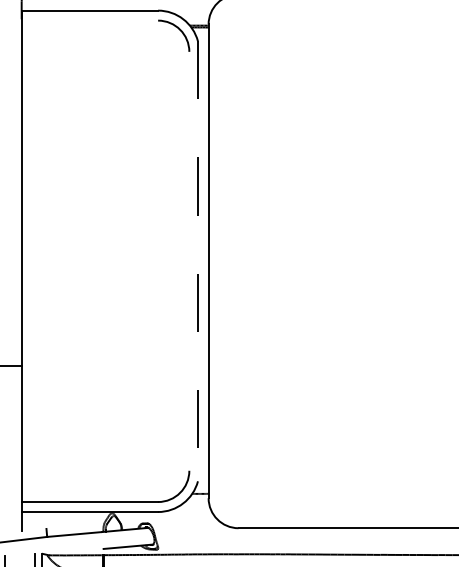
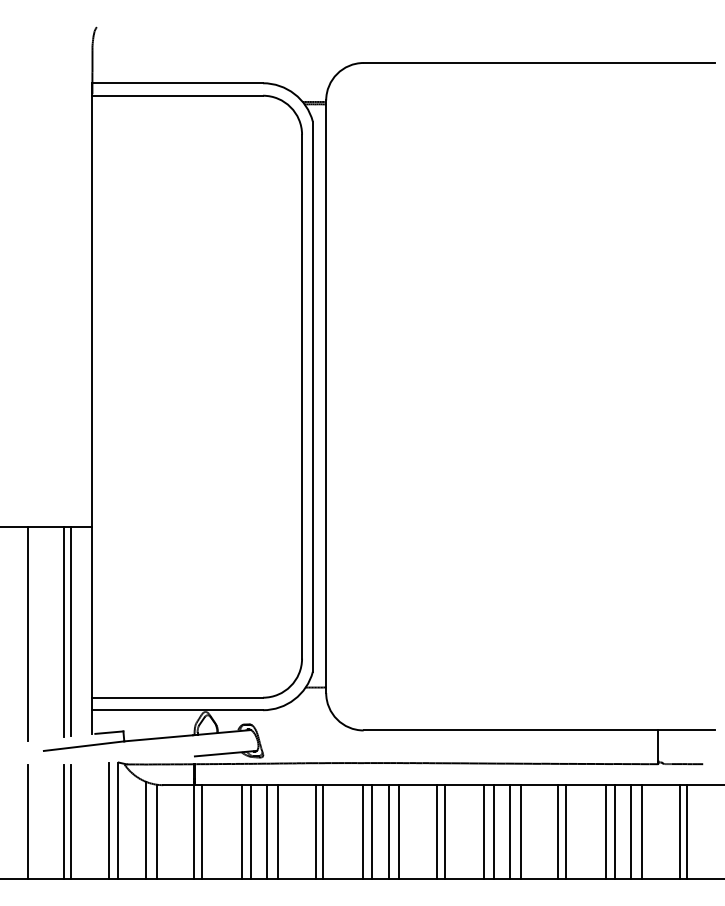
line: (89, 20) -> (177, 95), added
line: (189, 261) -> (302, 396), added
line: (197, 261) -> (312, 397), dashed -> solid
line: (4, 449) -> (71, 631), added
line: (35, 529) -> (109, 732), added

